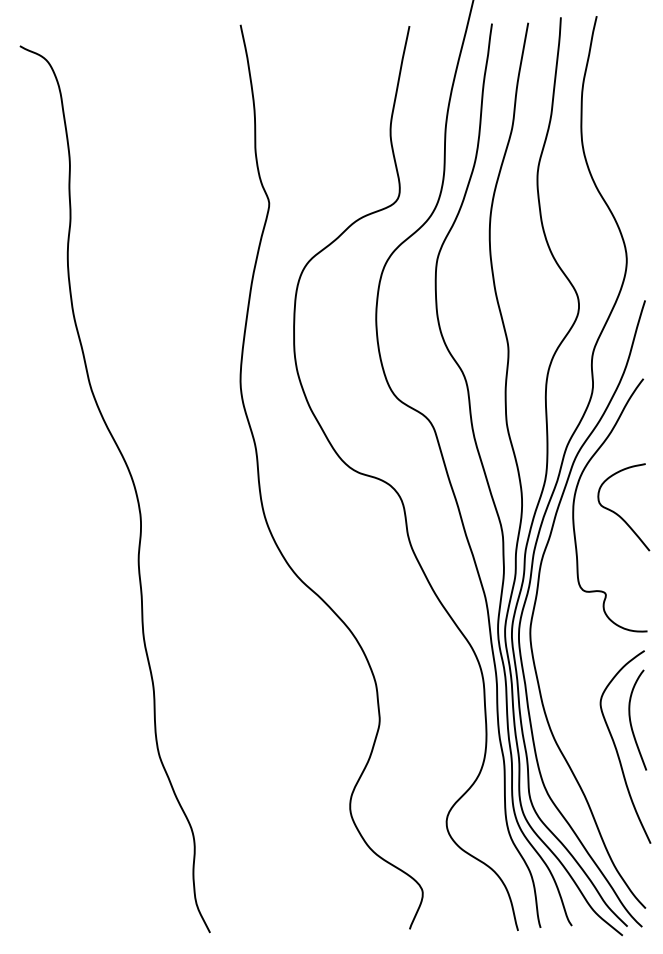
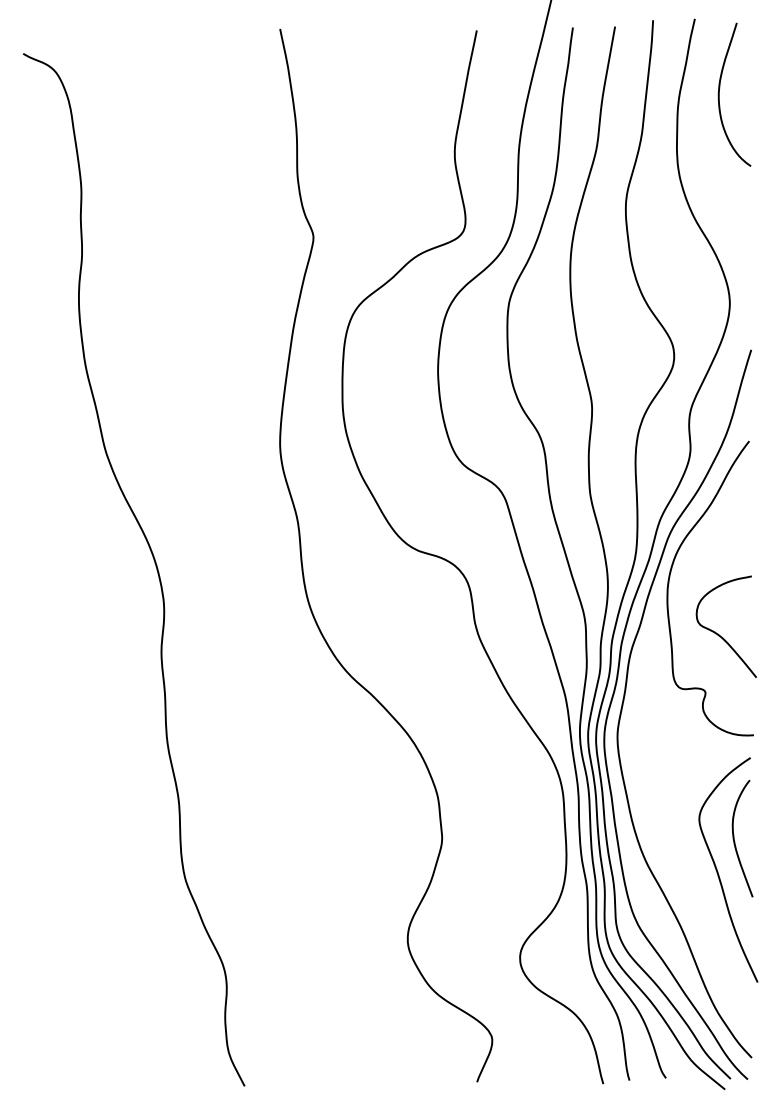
curve: (617, 81) -> (719, 94), added
curve: (617, 513) -> (718, 633), moved

